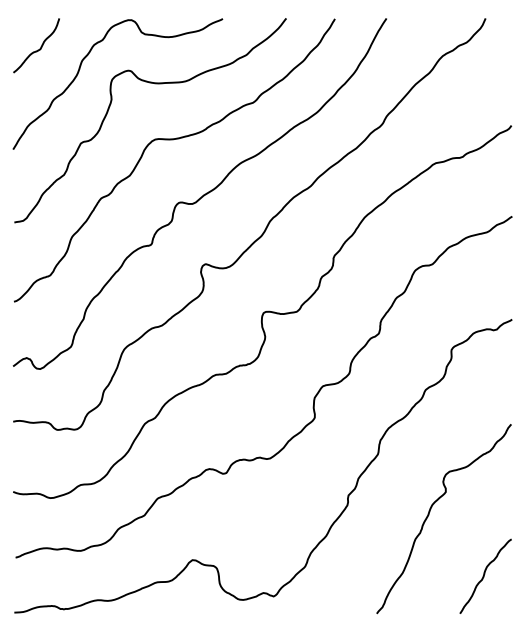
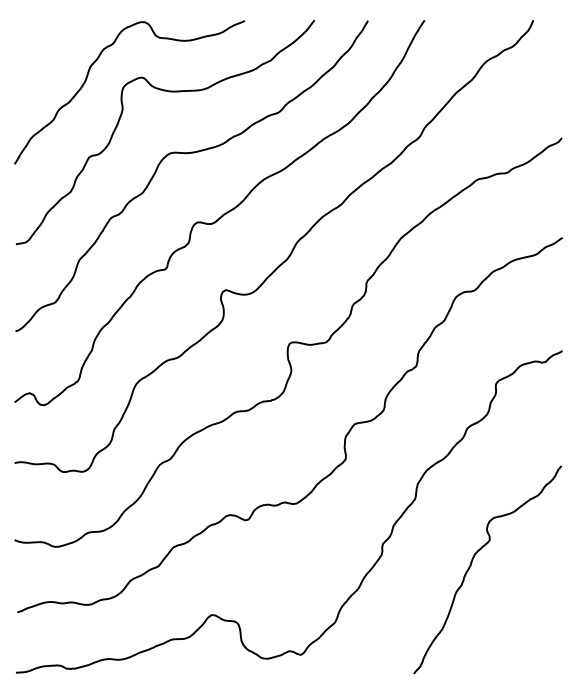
curve: (40, 46) -> (44, 51), removed
curve: (485, 574) -> (533, 630), removed

